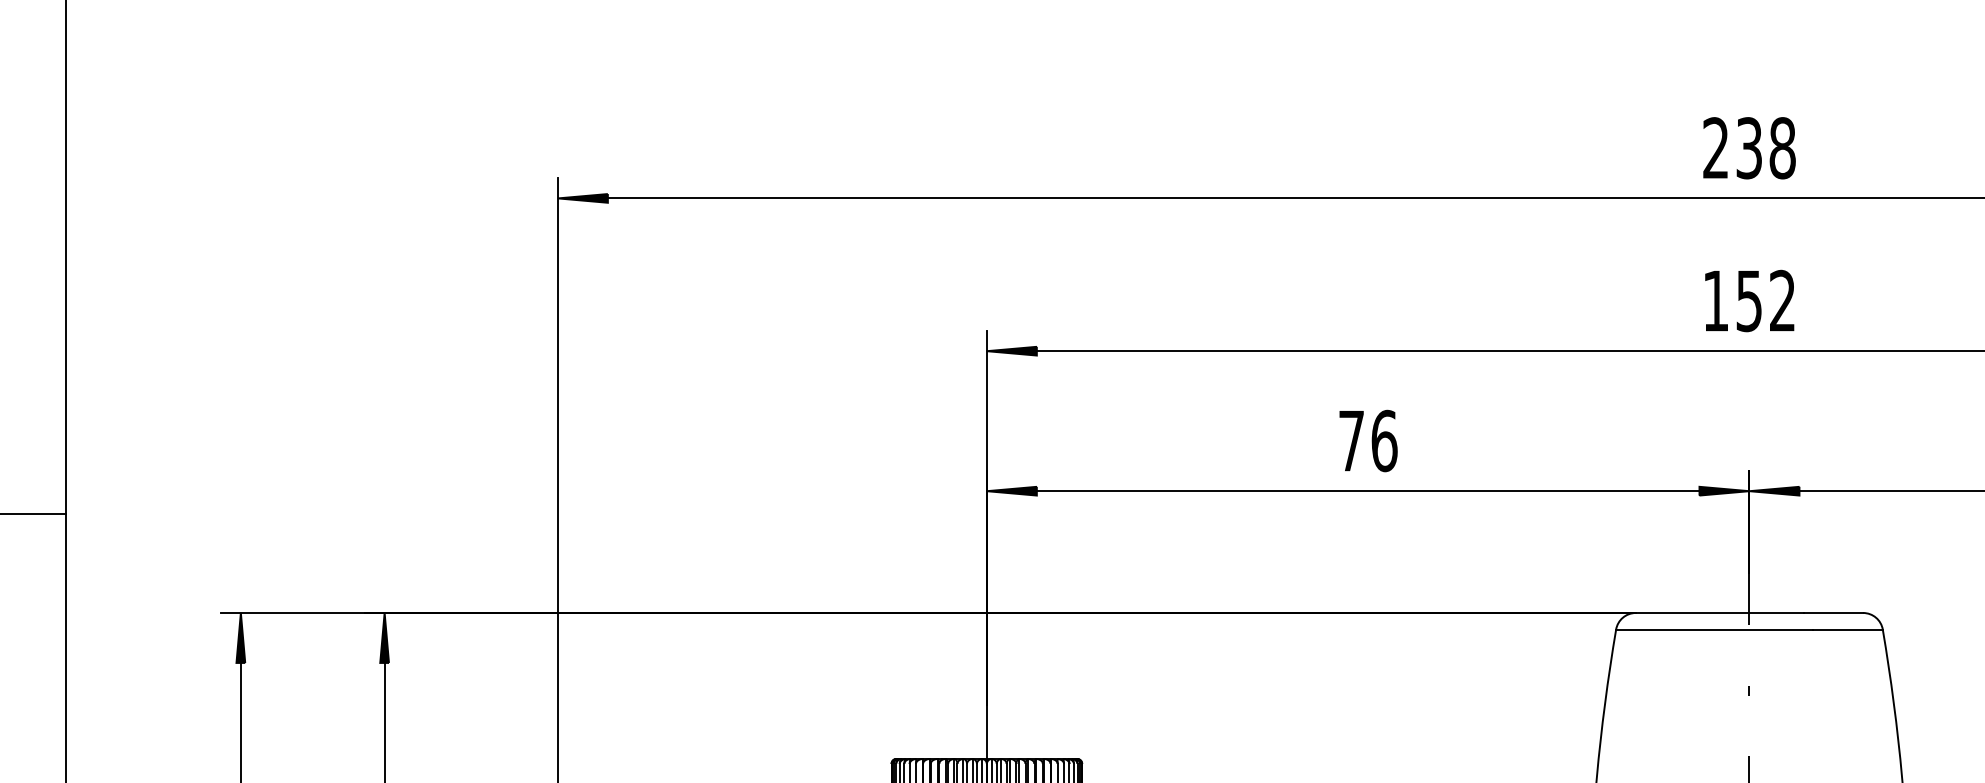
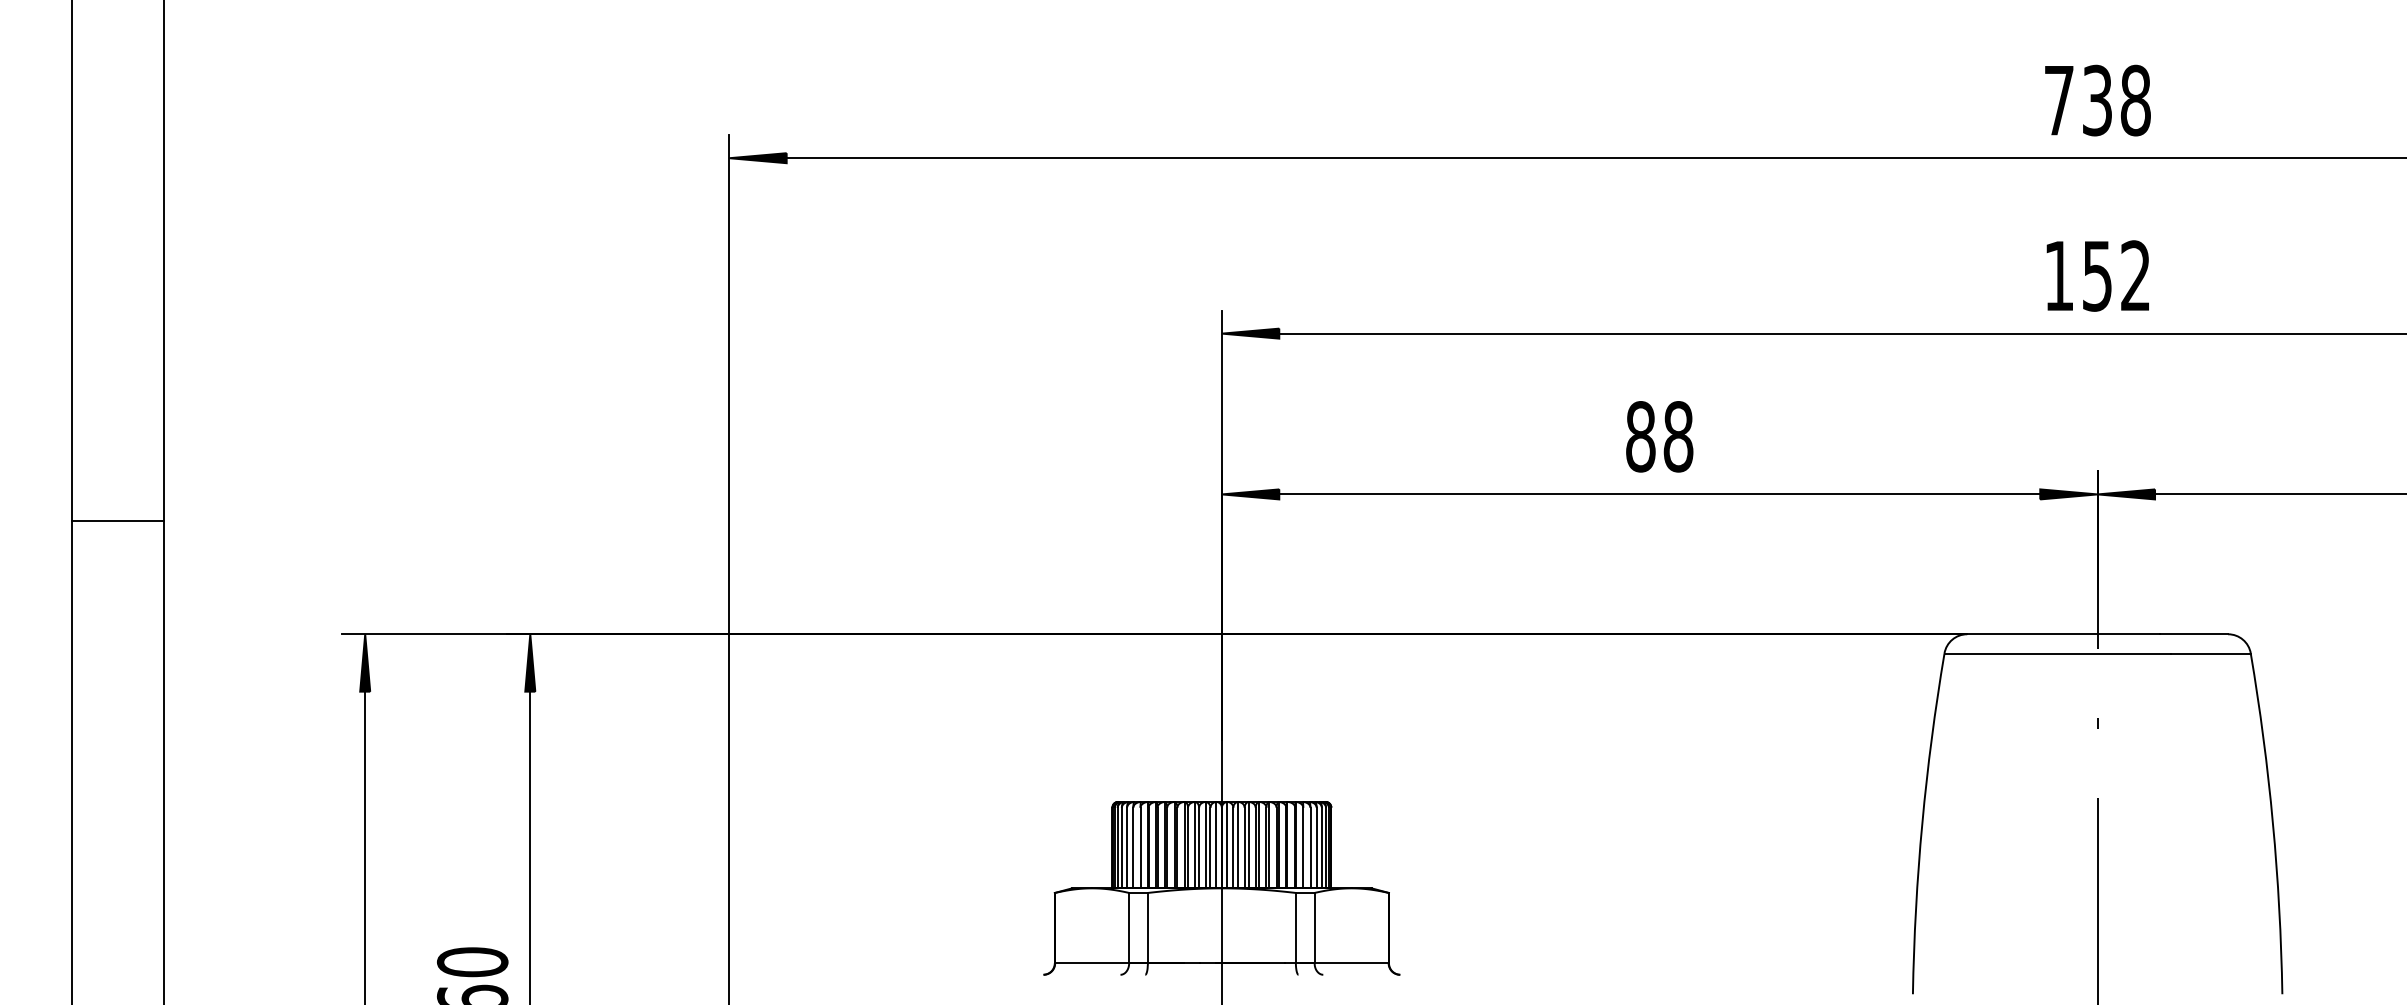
text: (1715, 147) -> (2058, 99), 238 -> 738
text: (1367, 440) -> (1659, 436), 76 -> 88

